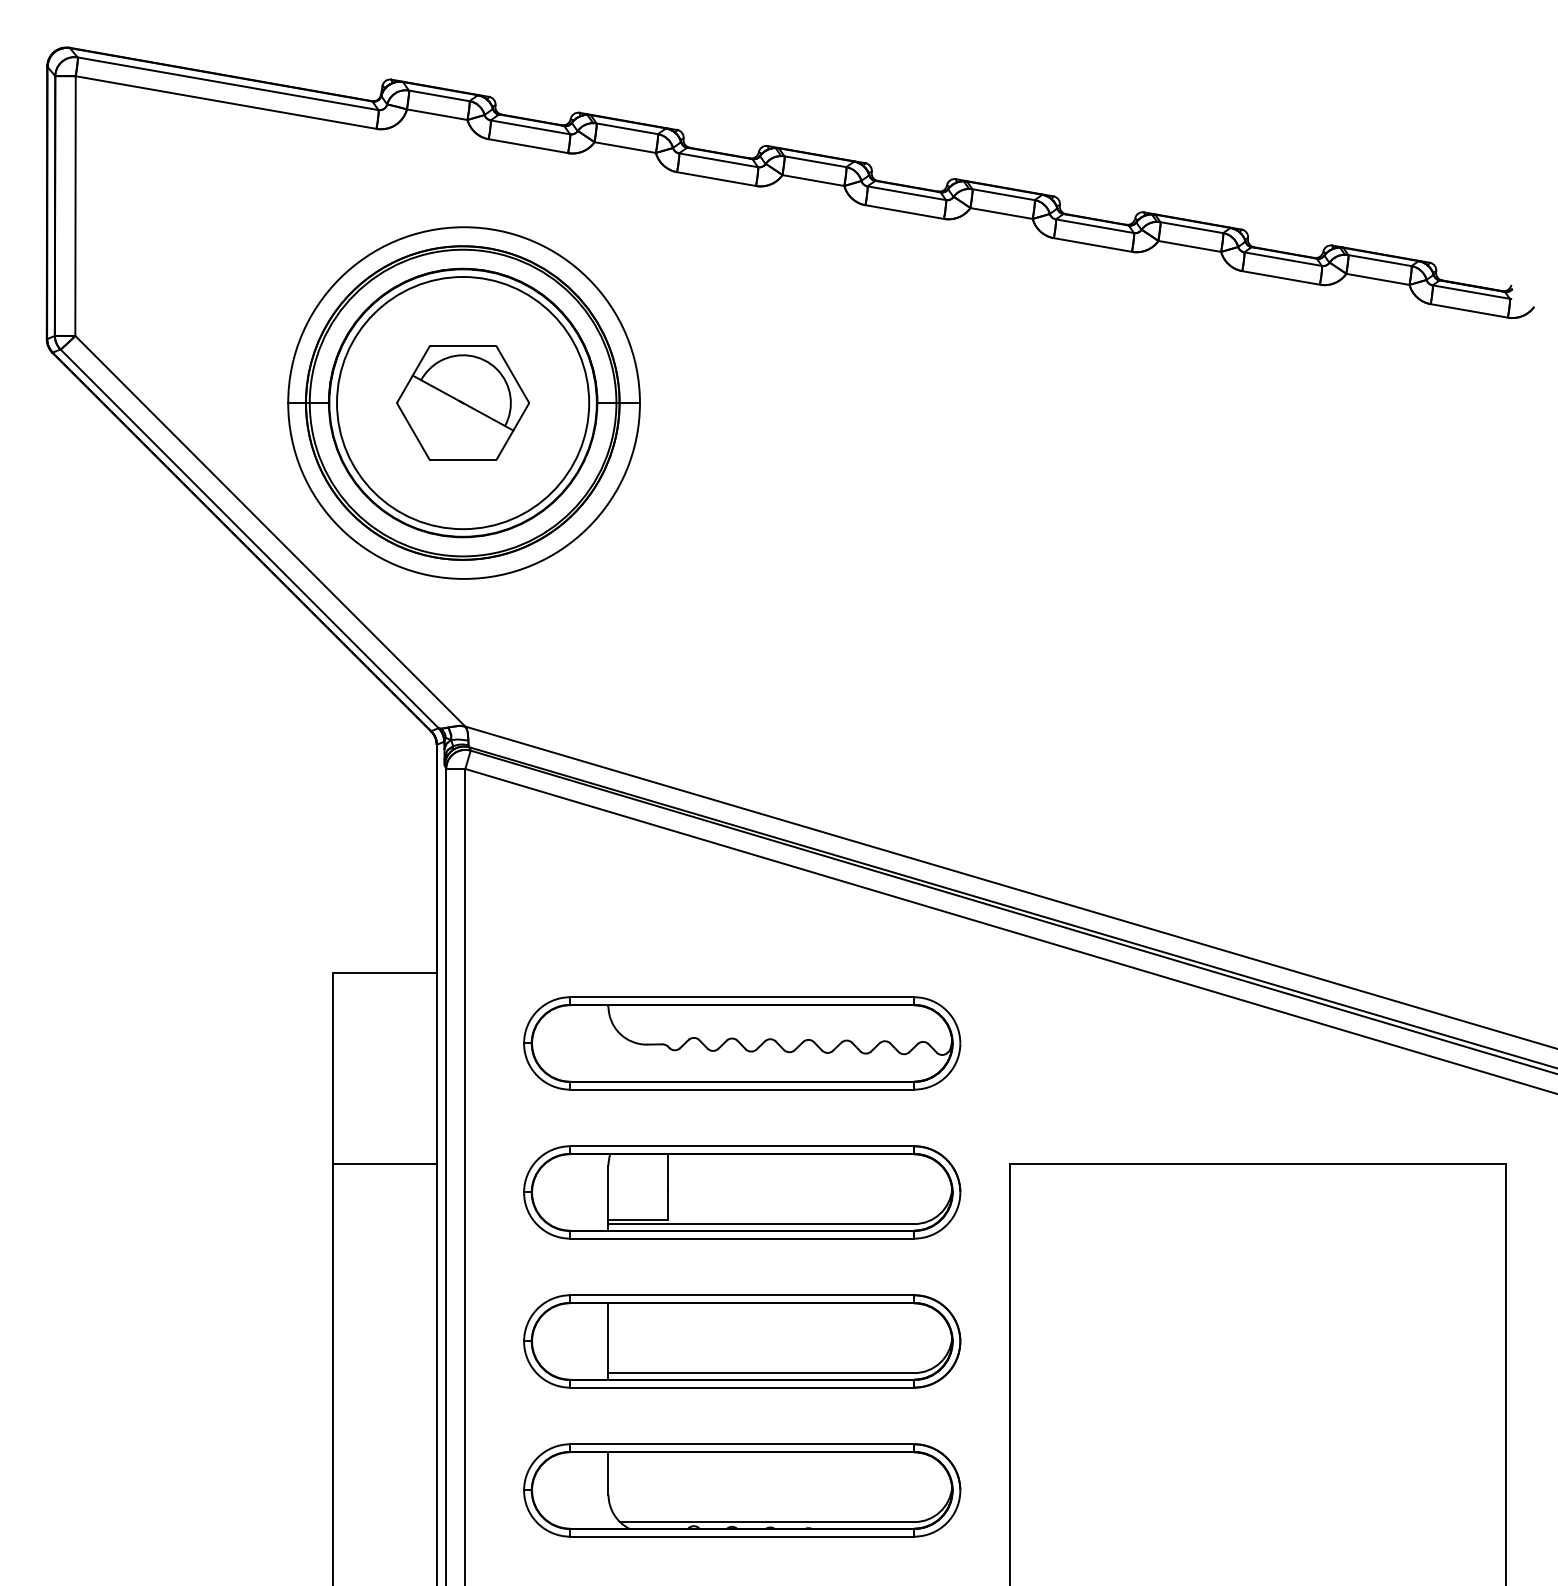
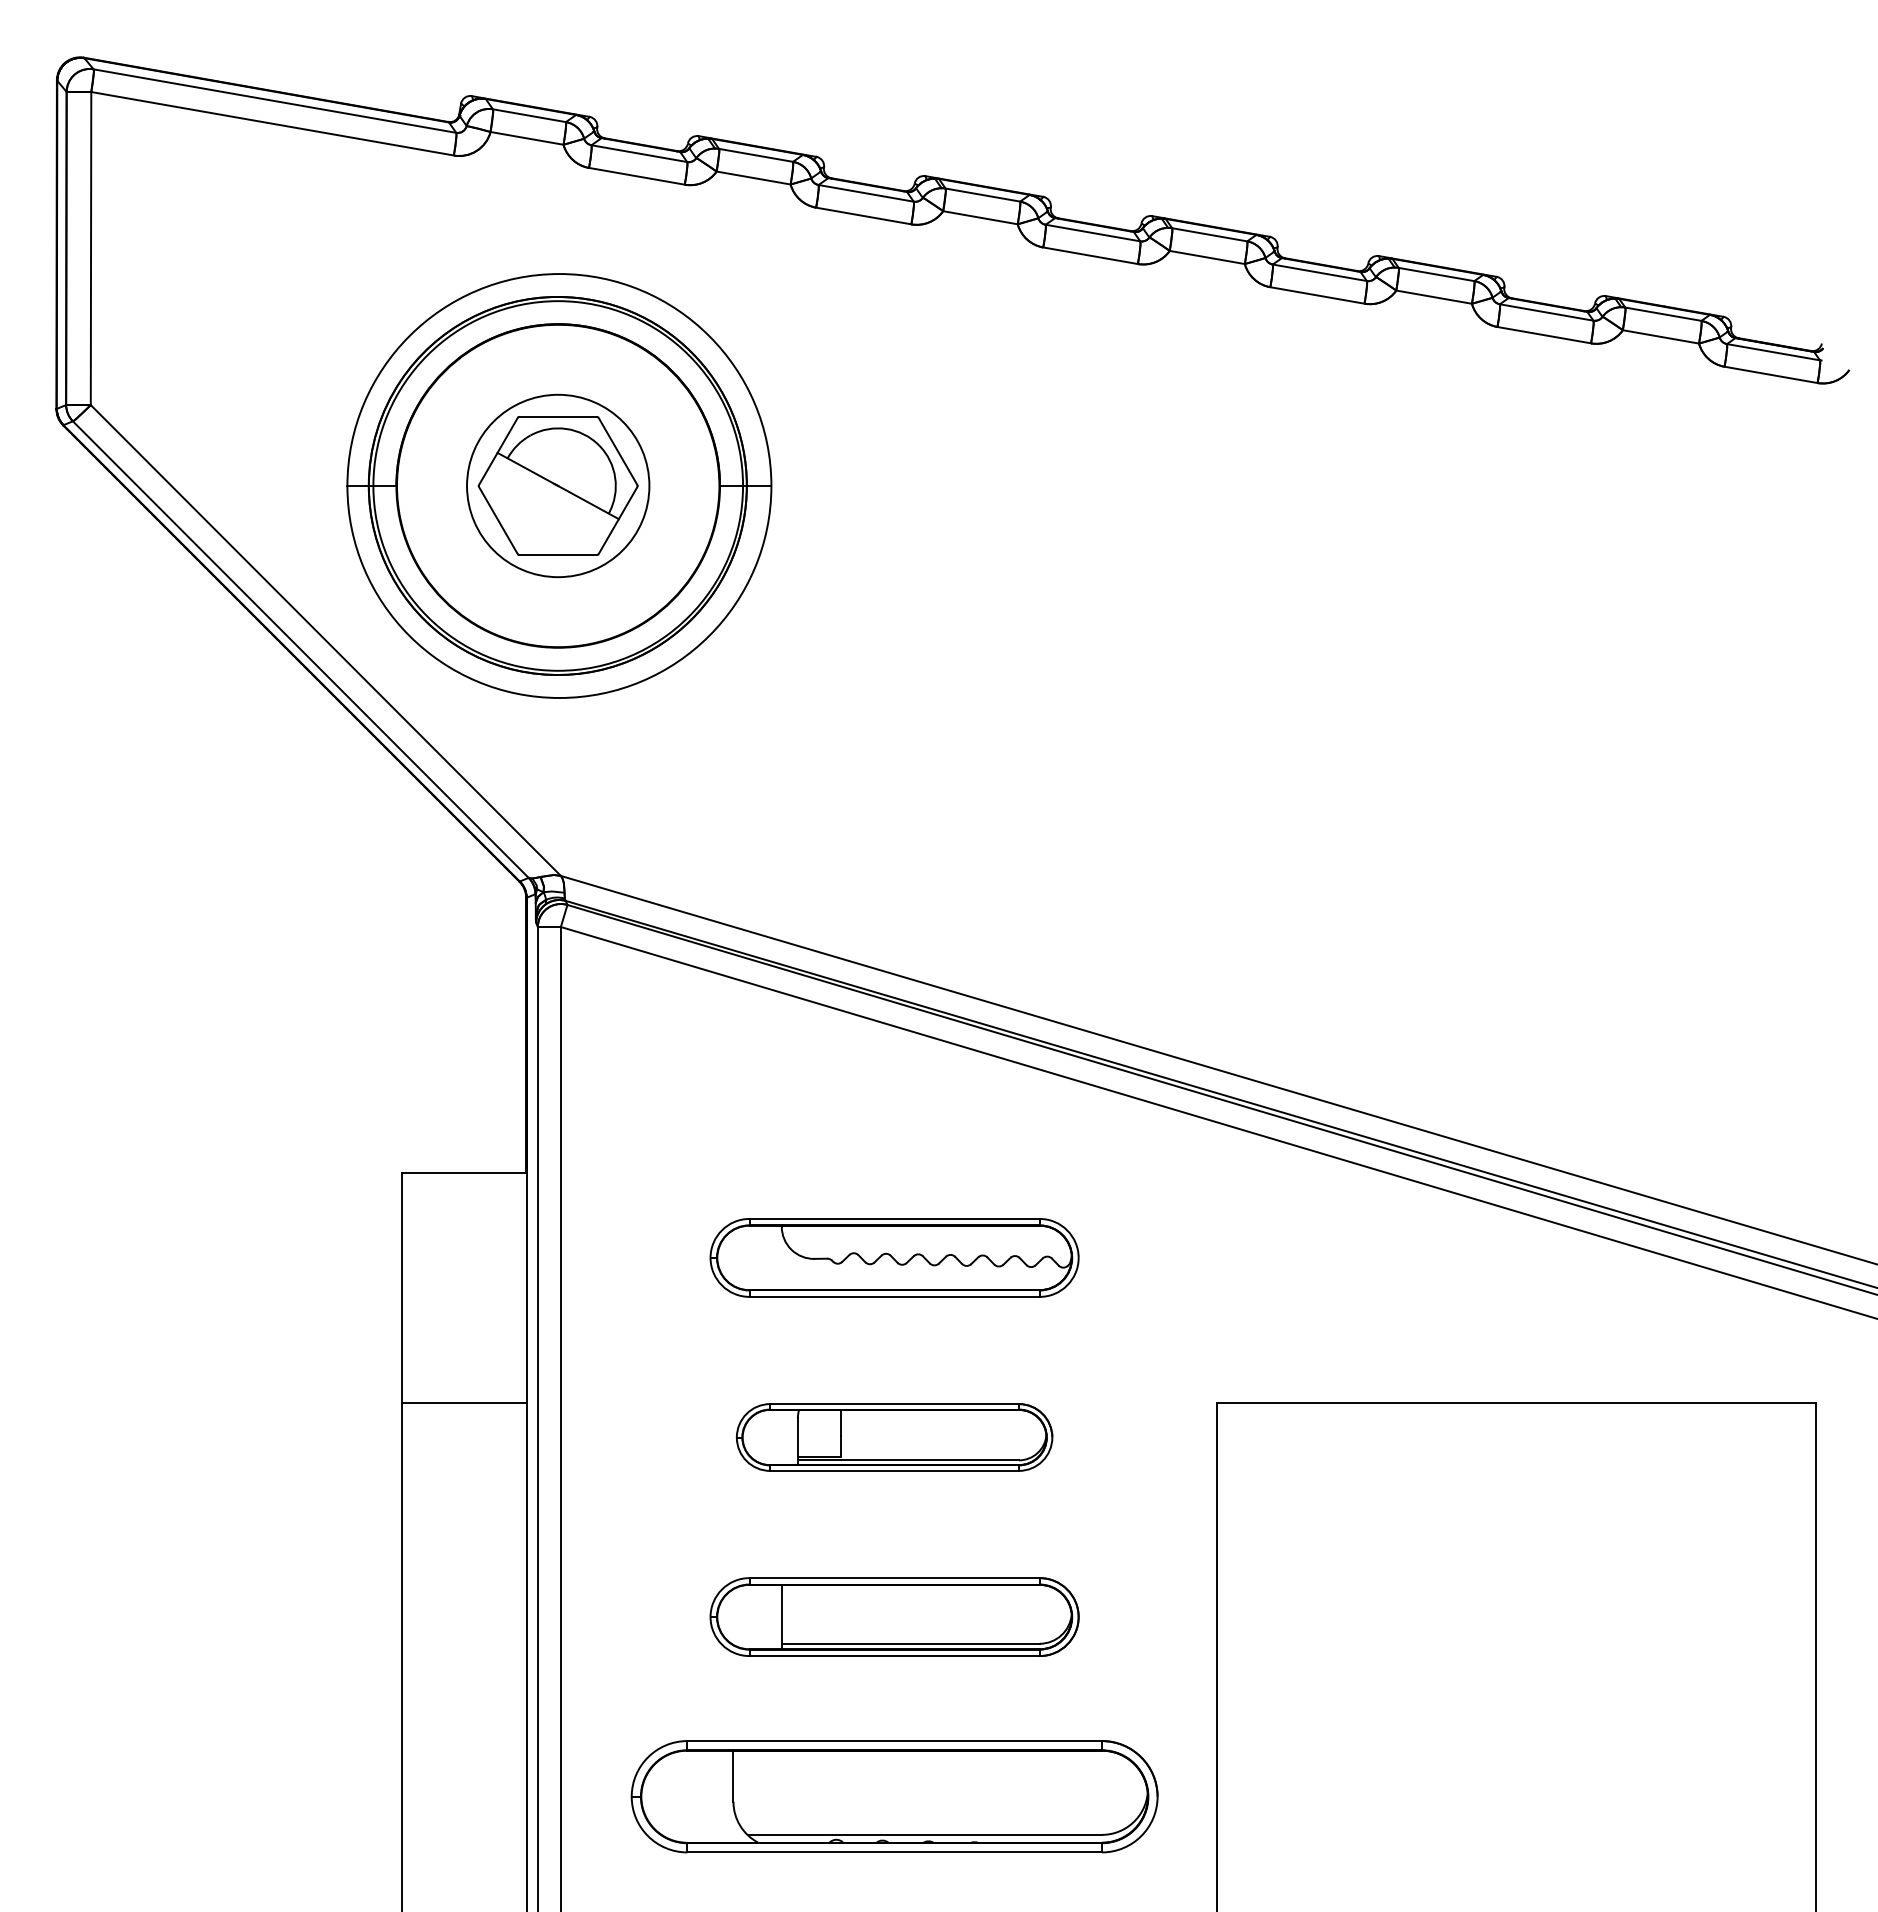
circle: (463, 402) -> (558, 485), size x0.6
part: (742, 1043) -> (894, 1257), size x0.7
part: (742, 1192) -> (894, 1437), size x0.6
part: (742, 1340) -> (894, 1616), size x0.7

